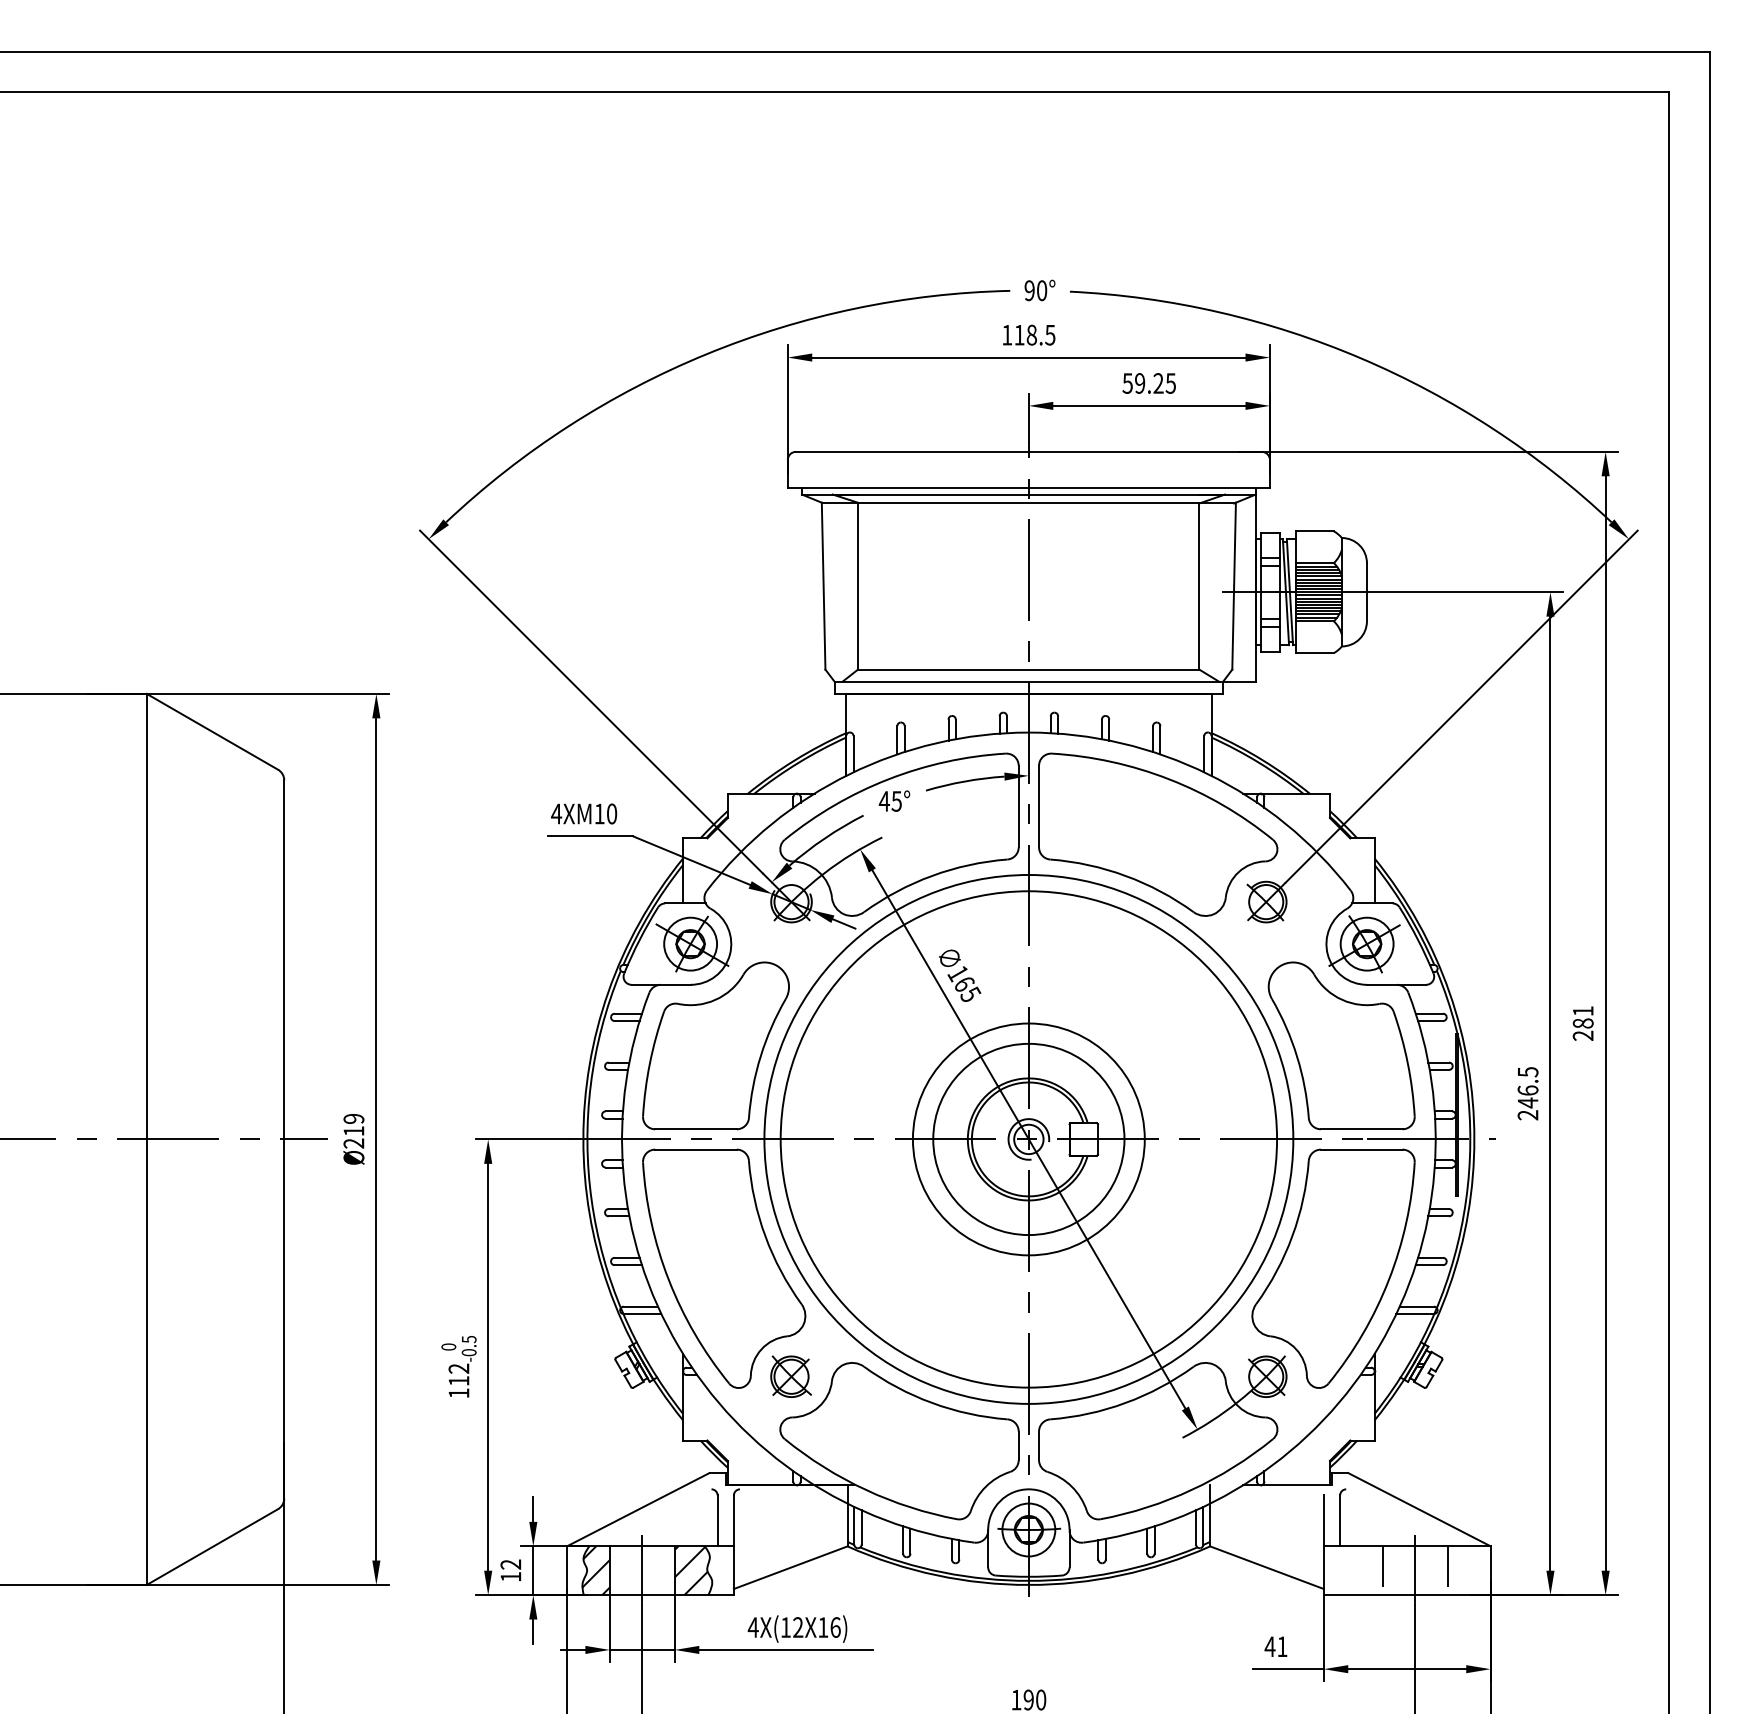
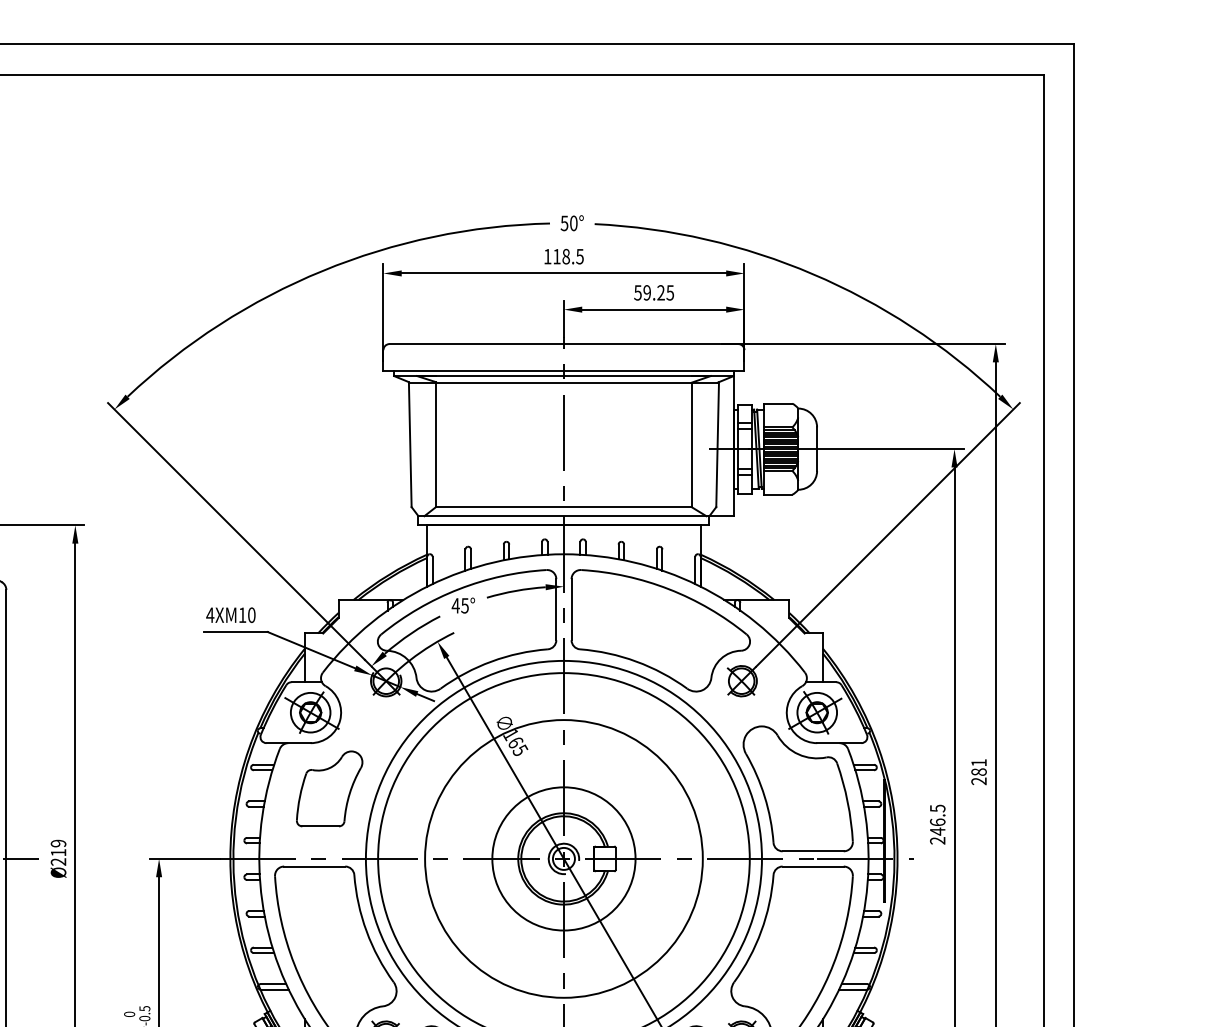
text: (1029, 290) -> (564, 223), 90° -> 50°
part: (715, 1045) -> (329, 788), size x0.6
circle: (1028, 1139) -> (563, 858), size x1.6

